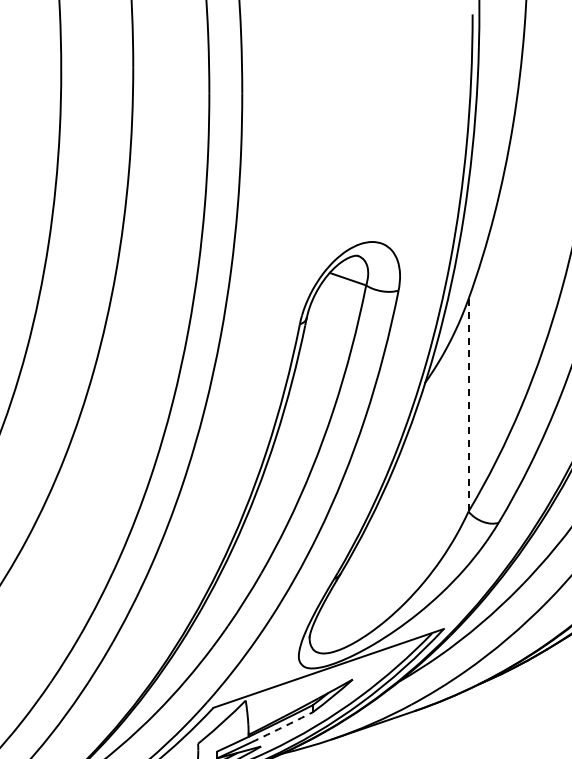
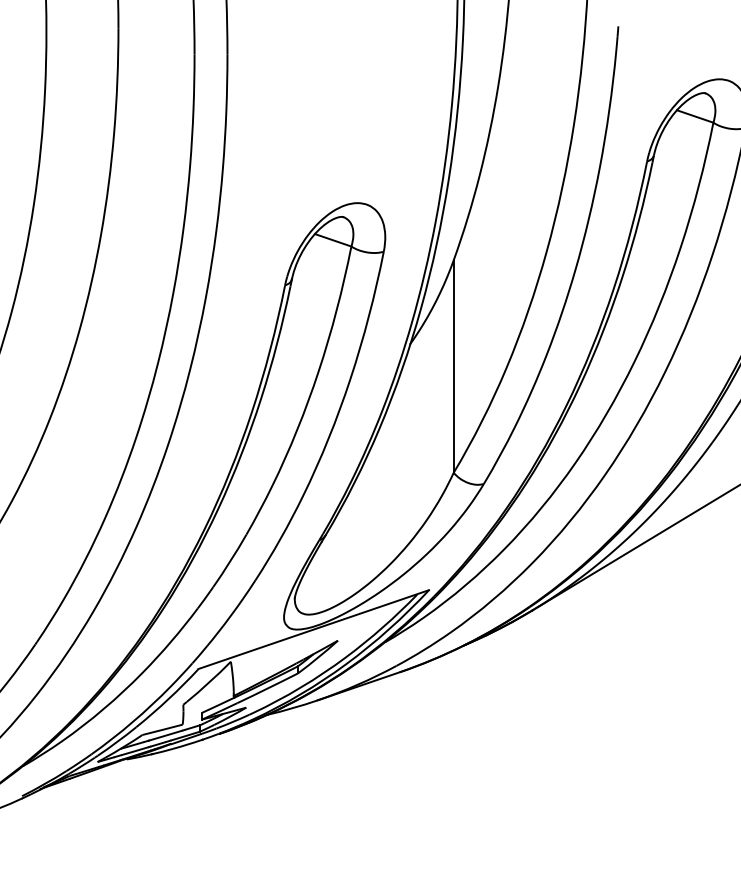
line: (468, 406) -> (453, 367), dashed -> solid
arc: (282, 727) -> (267, 688), dashed -> solid

